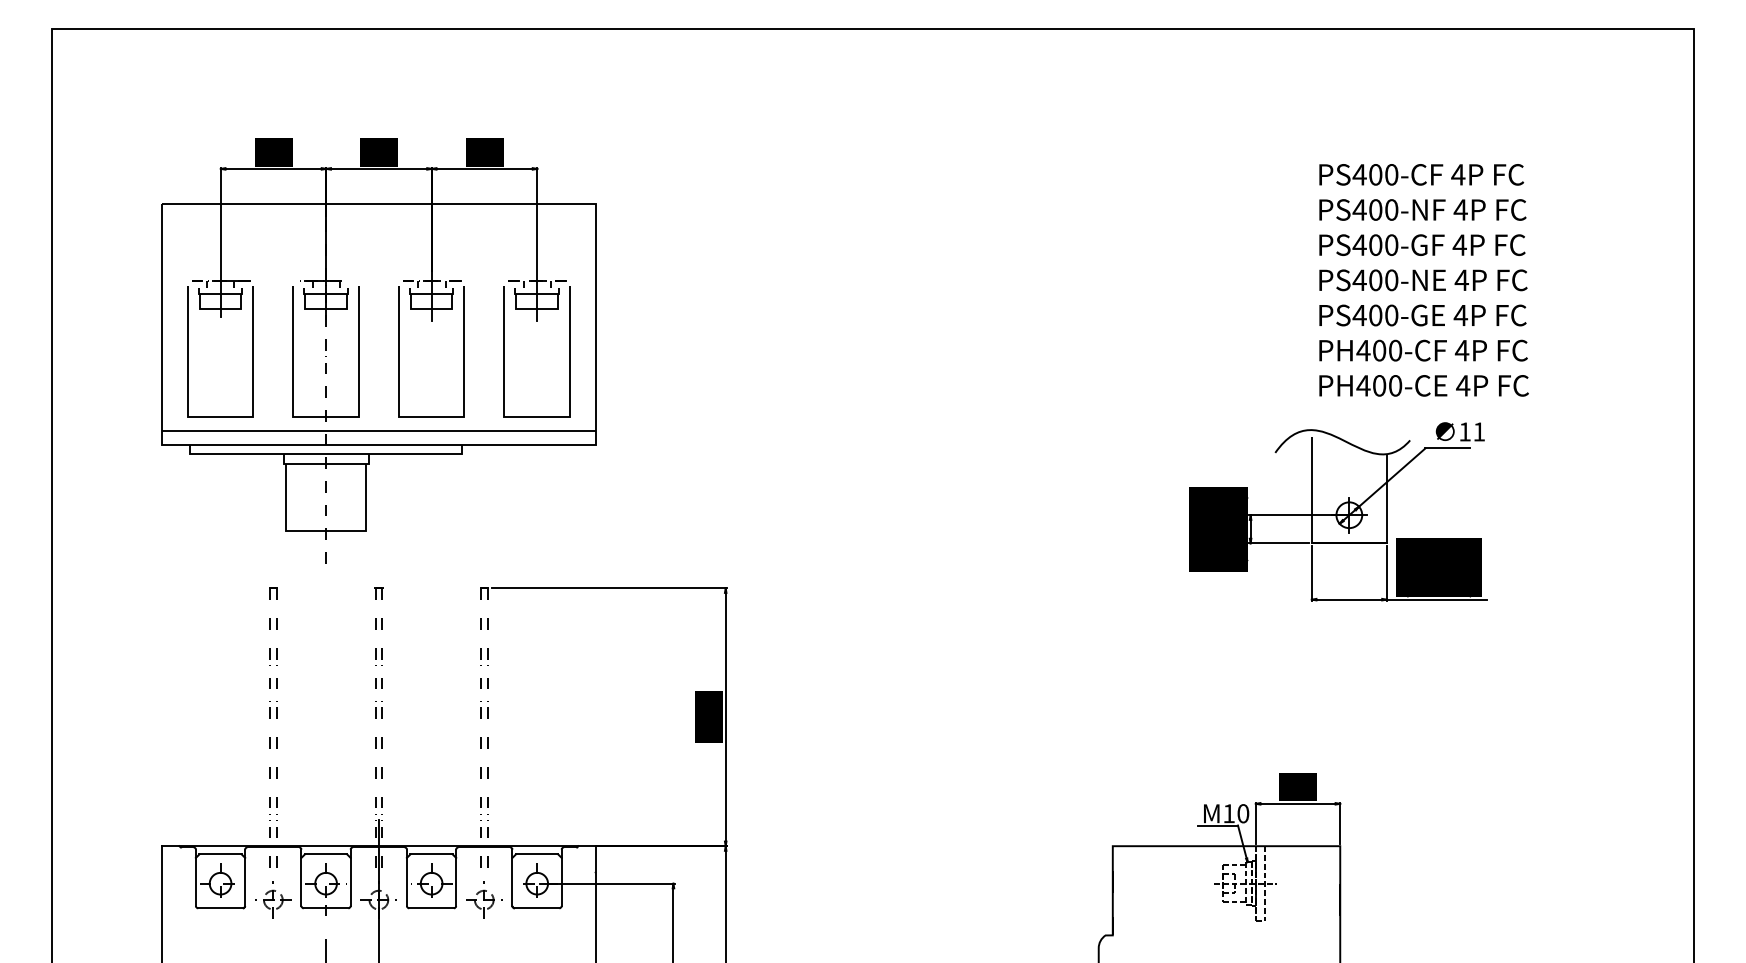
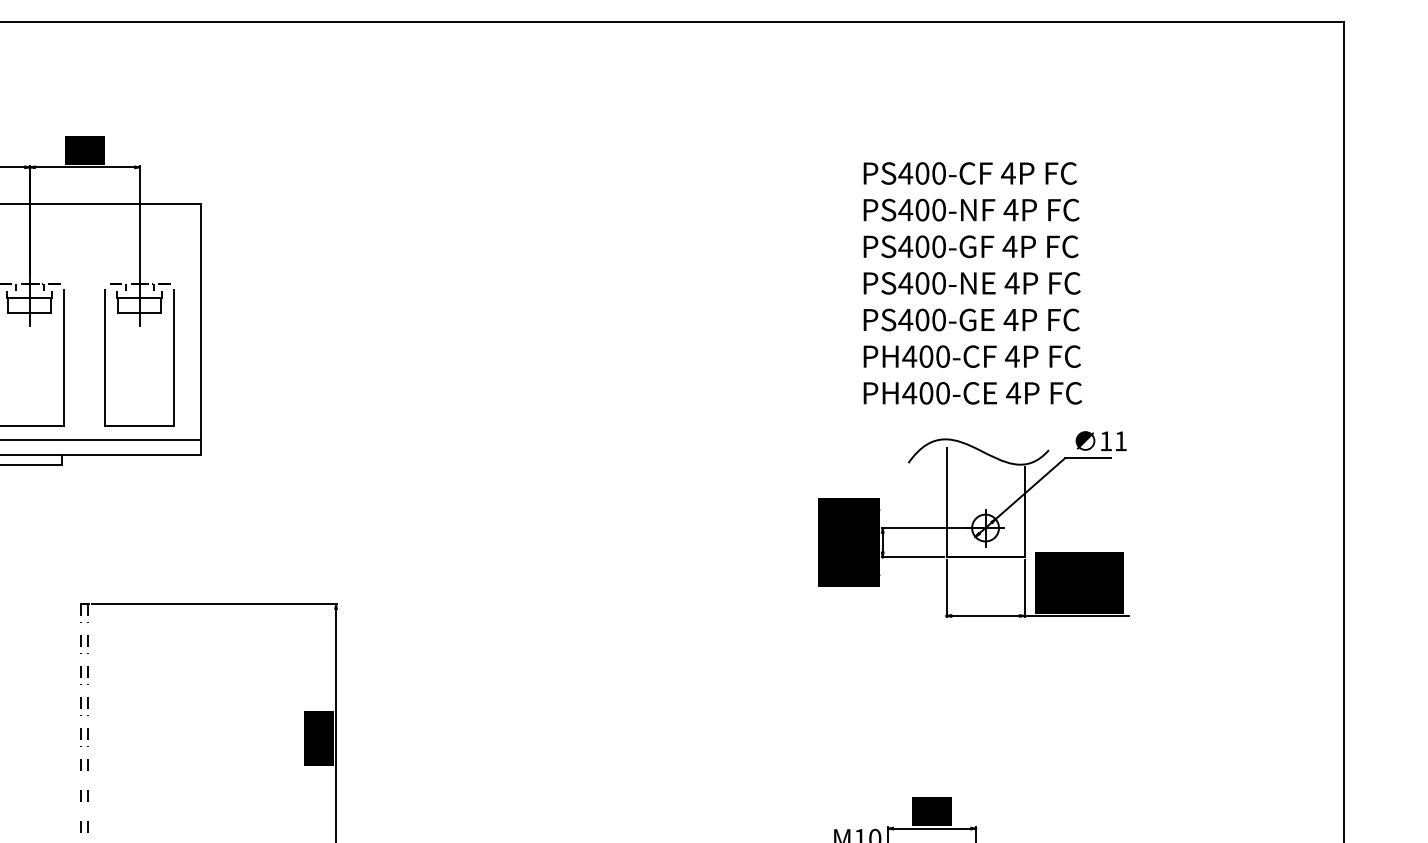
text: (1423, 280) -> (972, 283), moved

